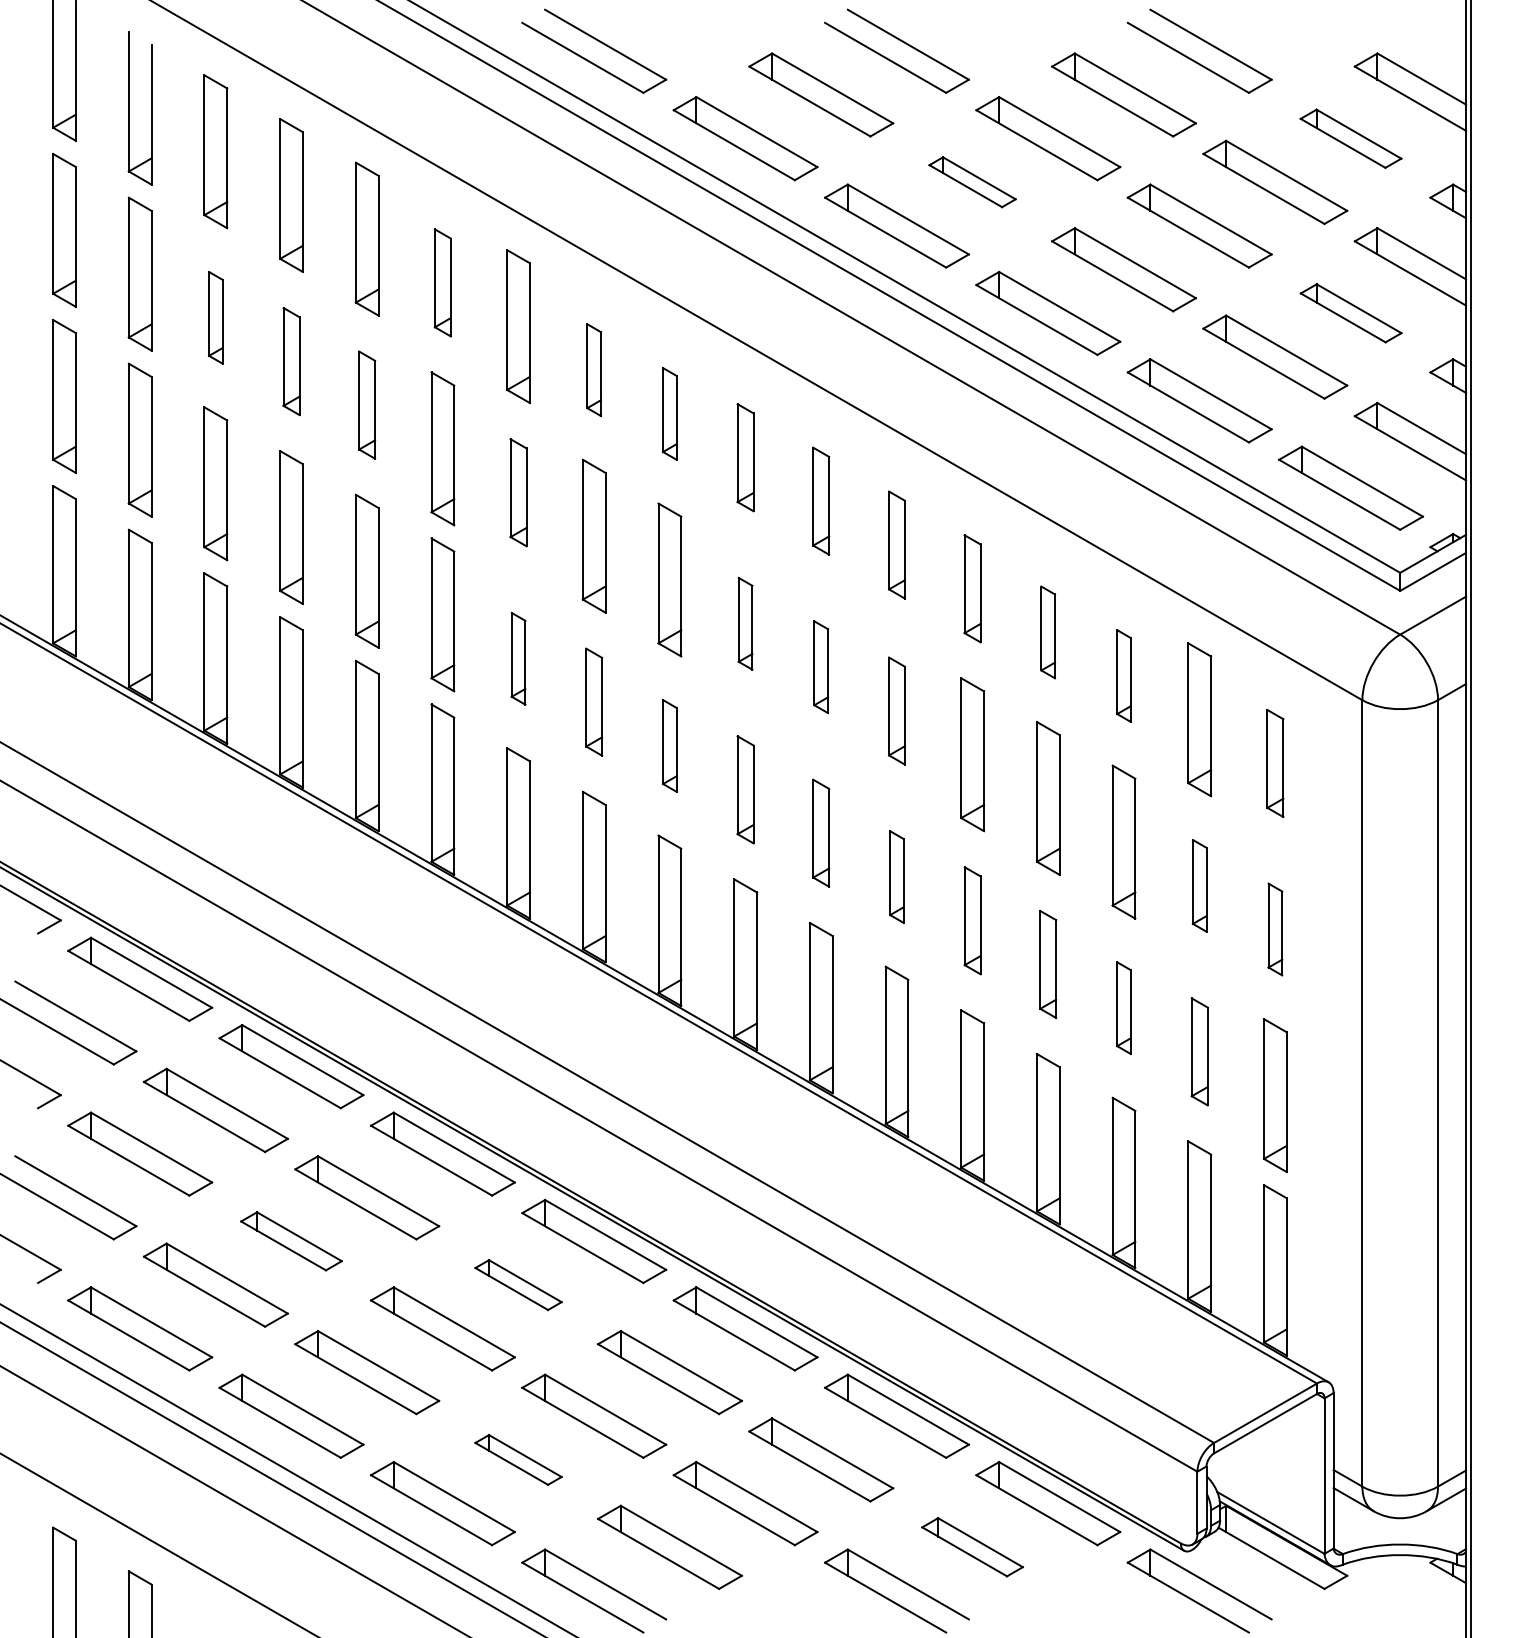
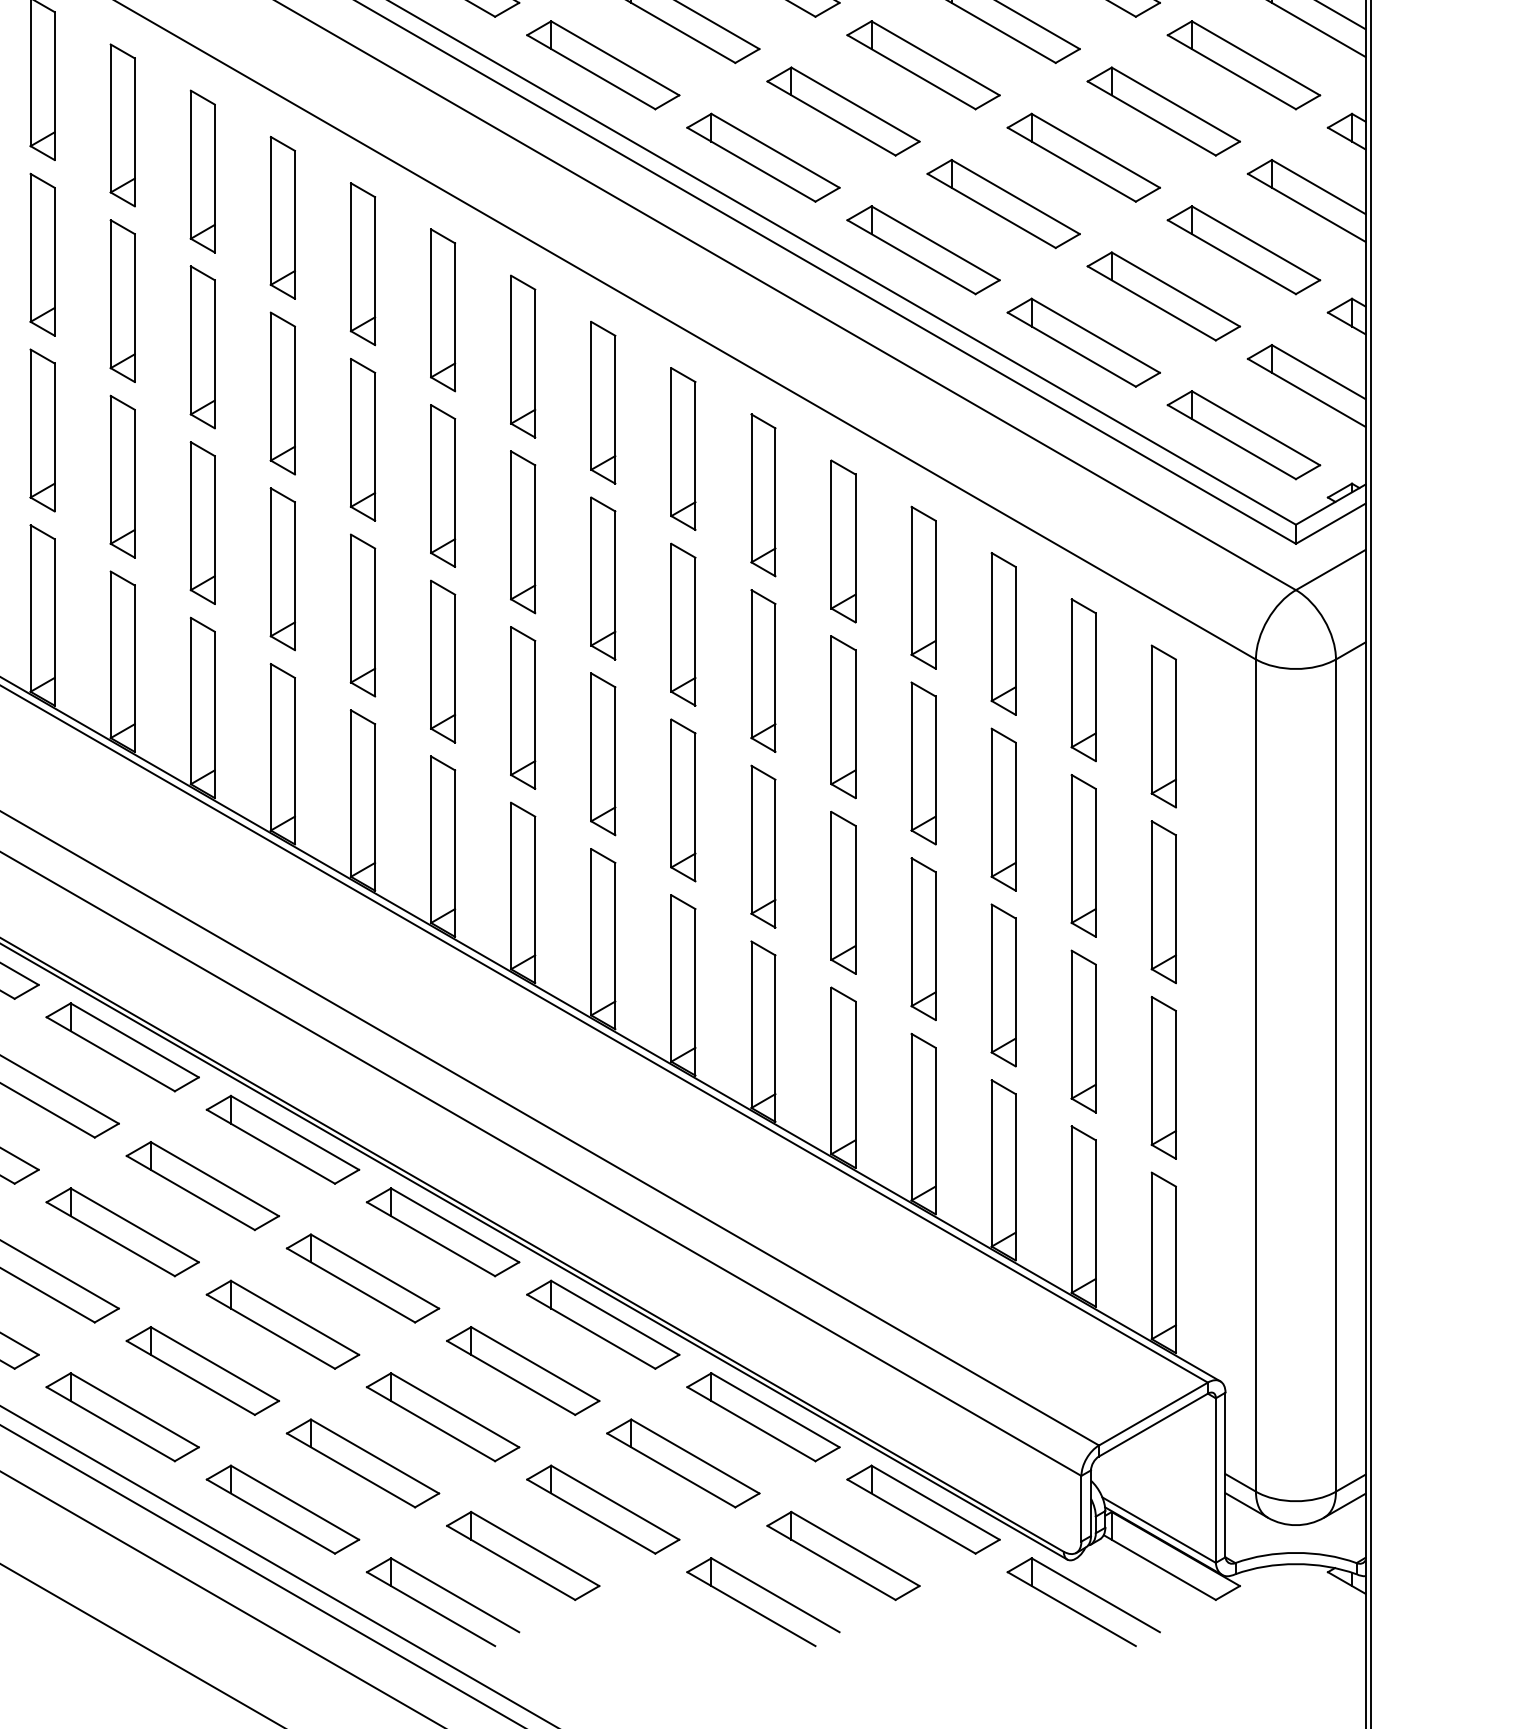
part: (1350, 138) -> (1243, 65), size x1.43
part: (972, 181) -> (843, 110), size x1.67
part: (442, 282) -> (282, 217), size x1.43
part: (1351, 312) -> (1244, 249), size x1.43
part: (215, 317) -> (42, 254), size x1.67
part: (291, 361) -> (122, 301), size x1.43
part: (593, 369) -> (442, 309), size x1.67
part: (366, 404) -> (202, 346), size x1.43
part: (669, 413) -> (522, 356), size x1.67
part: (745, 457) -> (603, 402), size x1.43
part: (518, 492) -> (362, 439), size x1.43
part: (820, 500) -> (682, 448), size x1.43
part: (896, 544) -> (762, 494), size x1.43
part: (972, 588) -> (843, 541), size x1.43
part: (745, 623) -> (603, 578), size x1.67
part: (1047, 632) -> (922, 587), size x1.67
part: (518, 658) -> (362, 615), size x1.67
part: (820, 666) -> (682, 623), size x1.67
part: (1123, 675) -> (1003, 633), size x1.67
part: (593, 701) -> (442, 660), size x1.43
part: (896, 710) -> (762, 670), size x1.43
part: (669, 745) -> (522, 707), size x1.67
part: (1275, 763) -> (1163, 726), size x1.43
part: (745, 789) -> (603, 753), size x1.43
part: (820, 832) -> (682, 799), size x1.43
part: (896, 876) -> (762, 846), size x1.67
part: (1199, 885) -> (1083, 855), size x1.67
part: (972, 920) -> (843, 892), size x1.43
part: (1275, 929) -> (1163, 902), size x1.67
part: (1047, 964) -> (922, 939), size x1.43
part: (1123, 1007) -> (1003, 984), size x1.67
part: (1199, 1051) -> (1083, 1031), size x1.43
part: (291, 1240) -> (122, 1231), size x1.43
part: (518, 1284) -> (362, 1277), size x1.67
part: (518, 1459) -> (362, 1462), size x1.67
part: (972, 1546) -> (843, 1555), size x1.43

